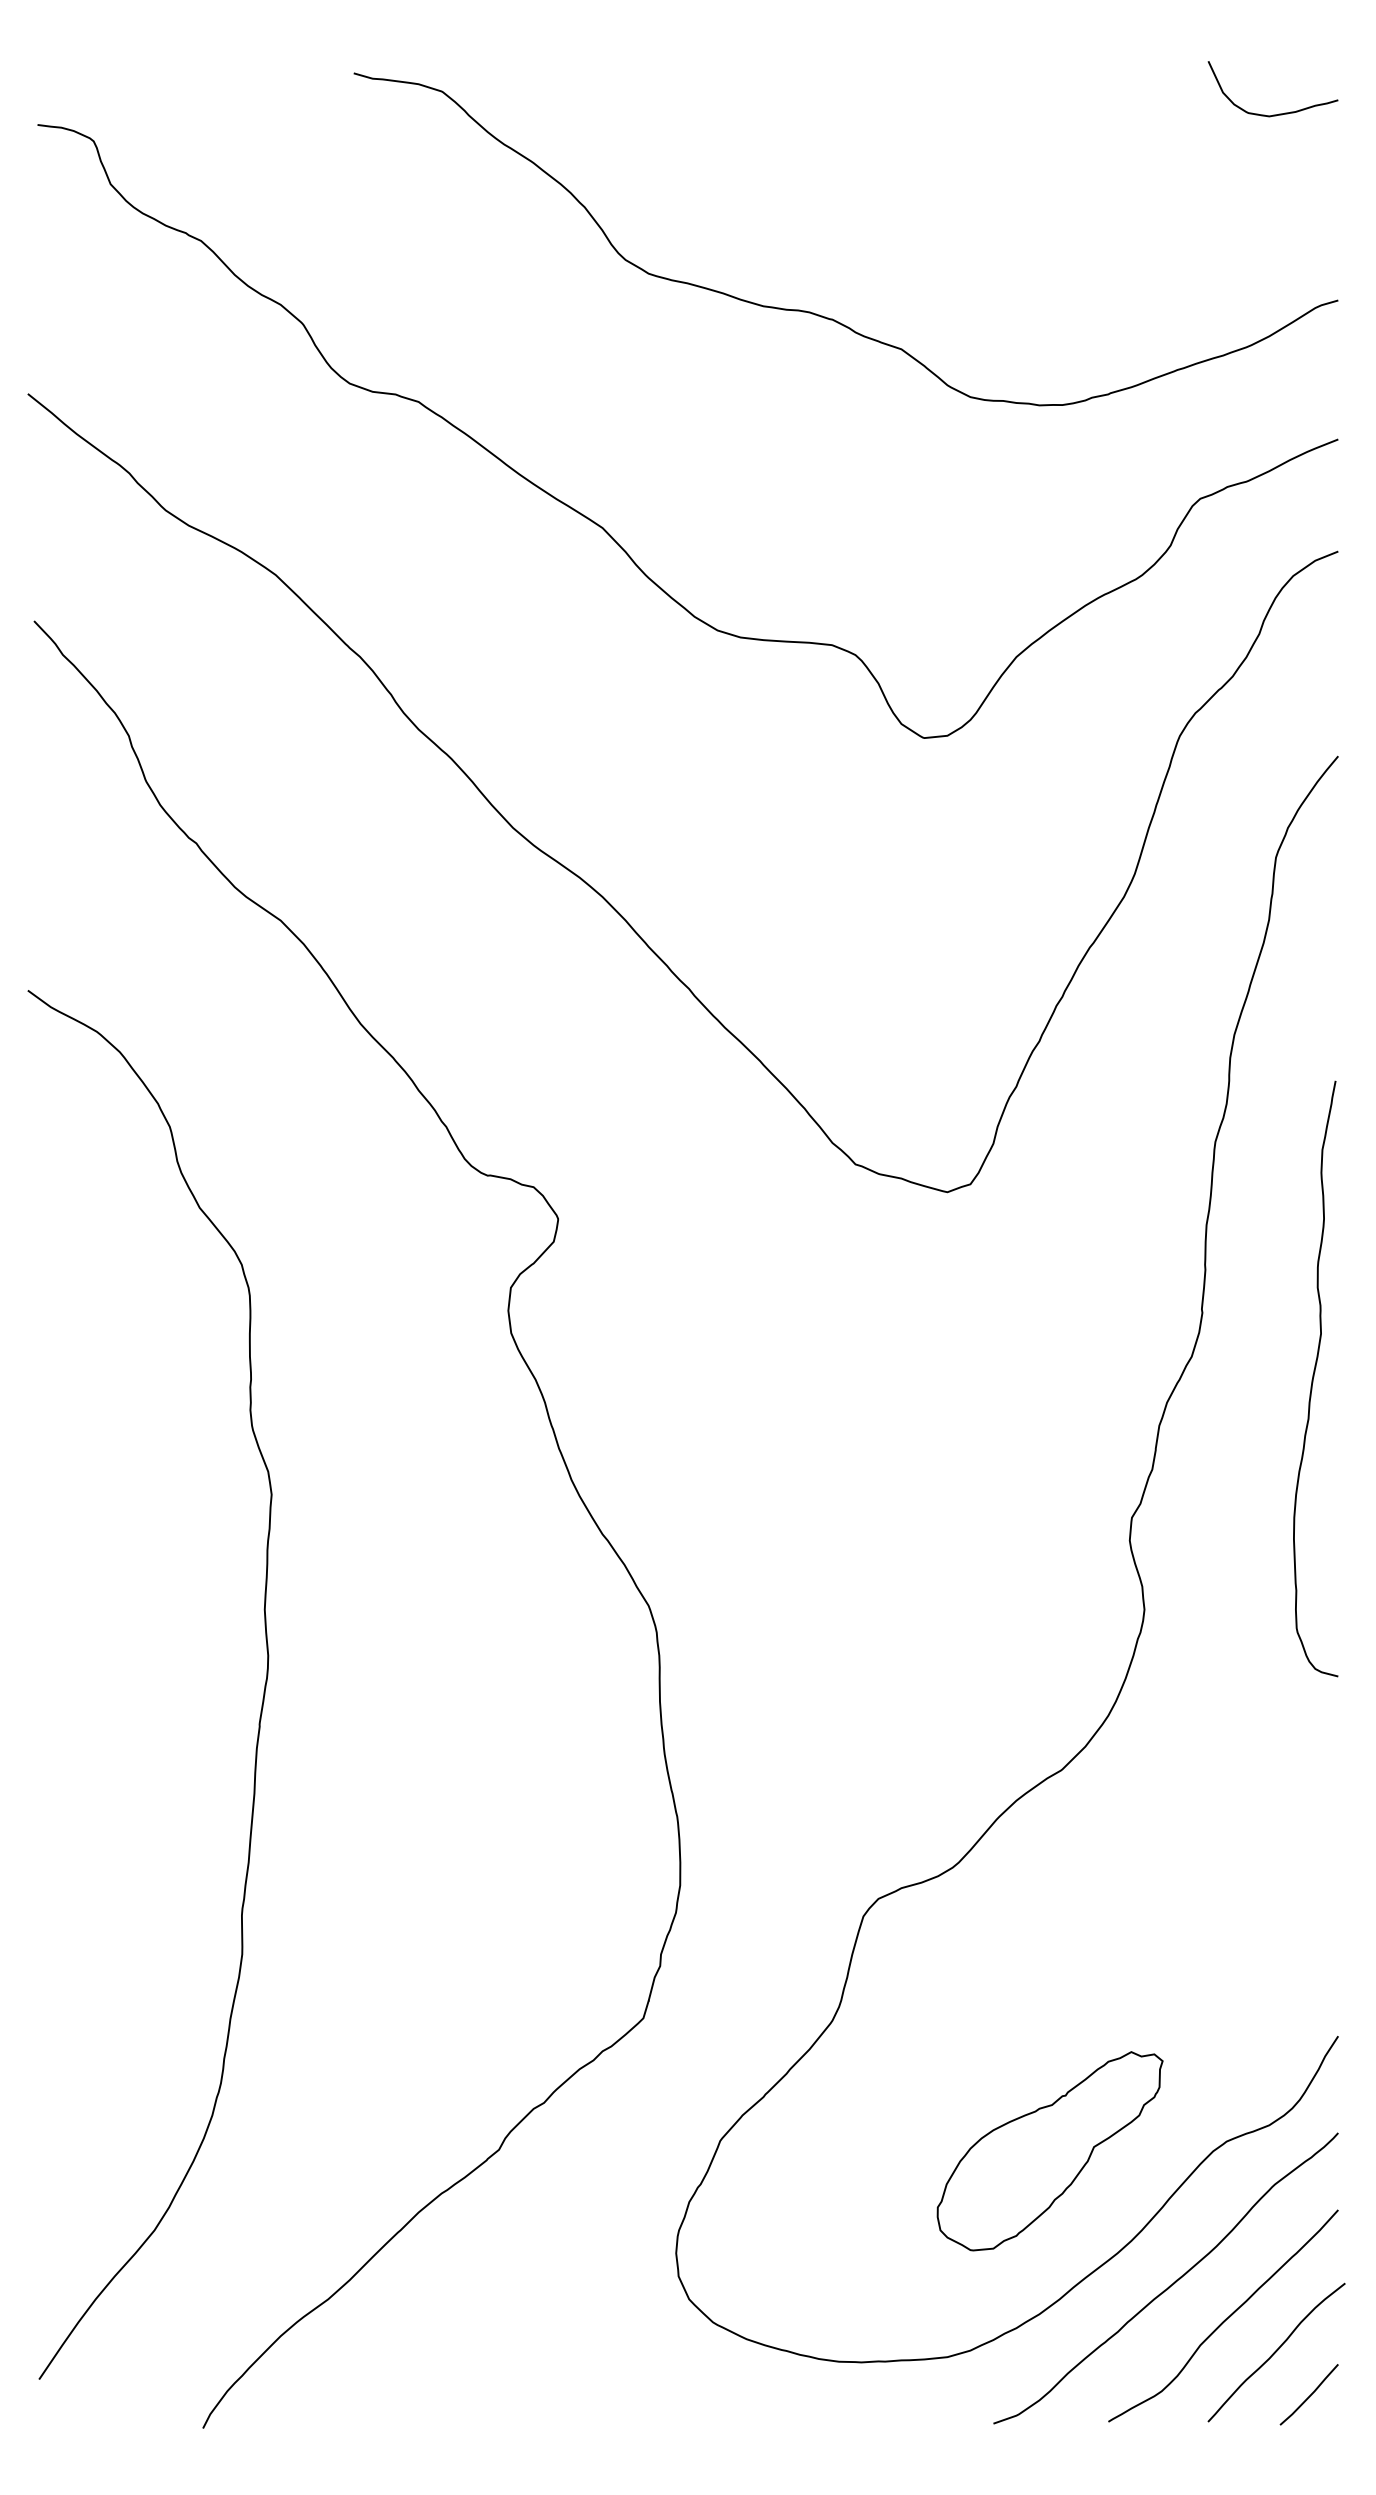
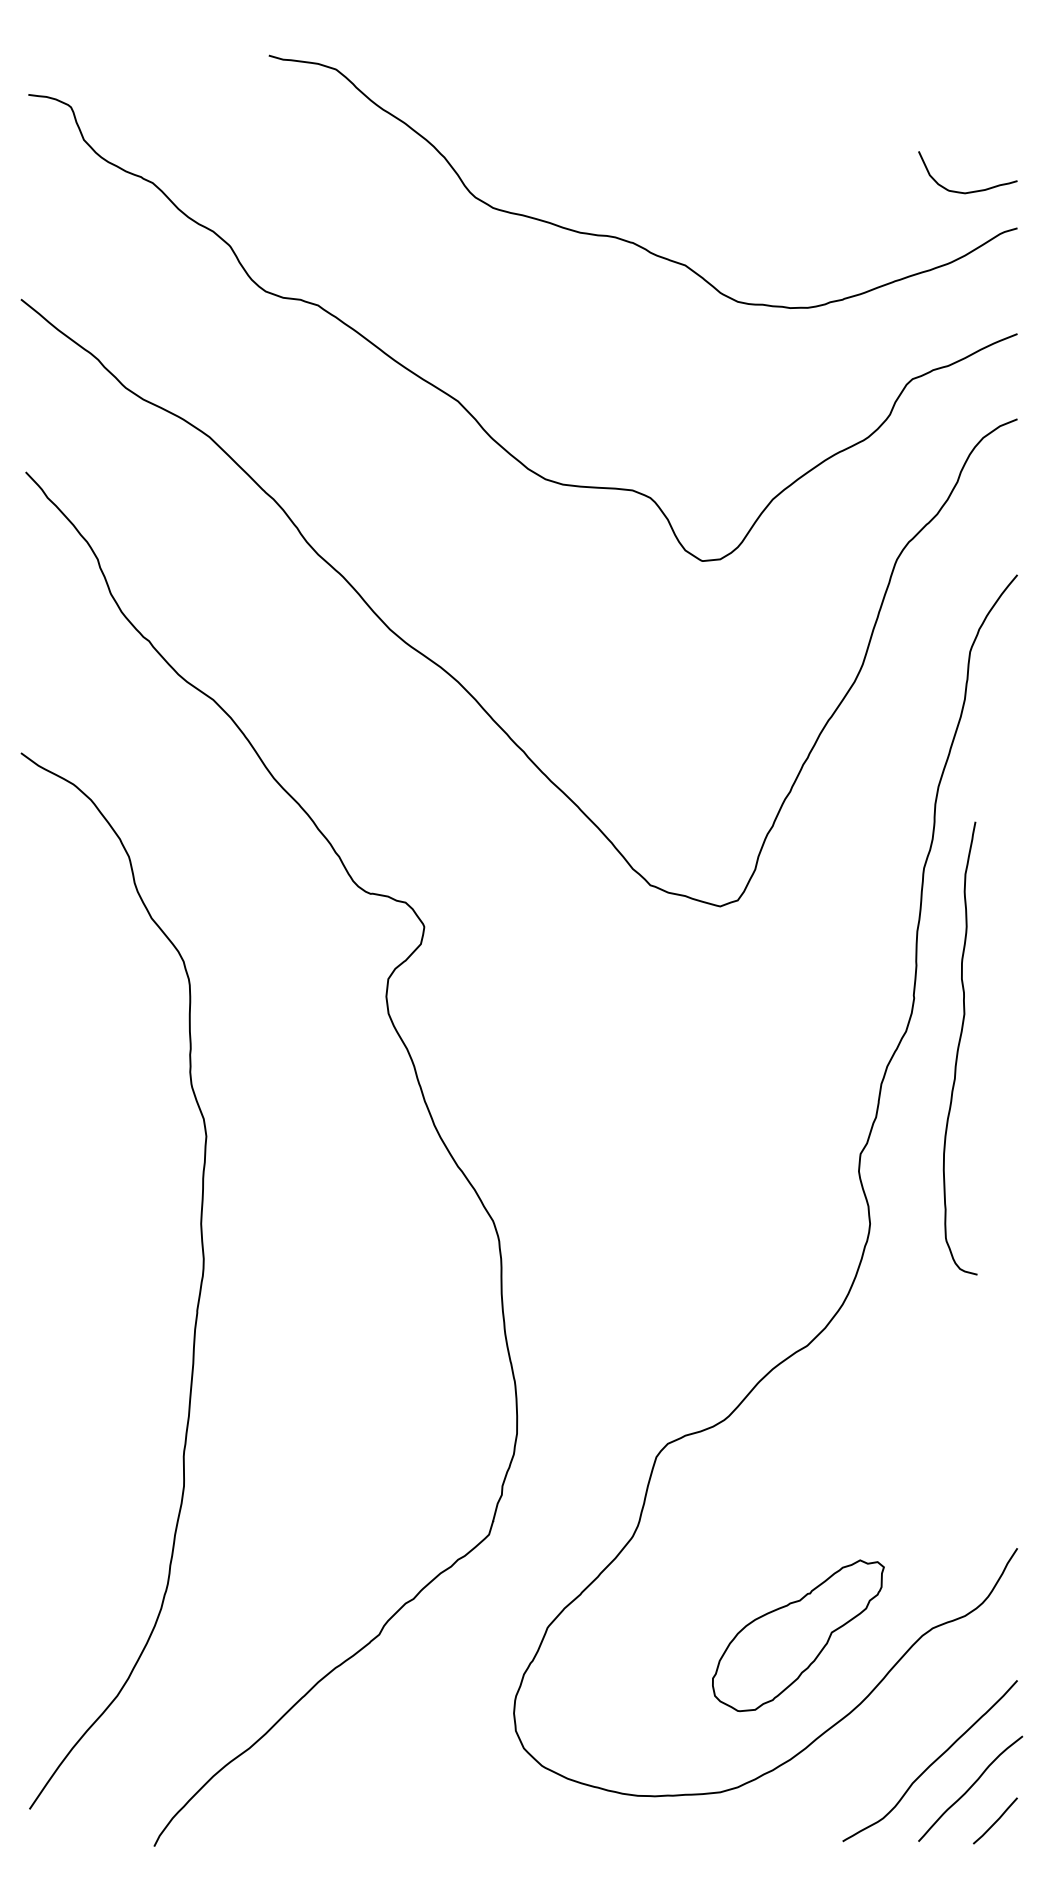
curve: (1273, 113) -> (968, 191), moved
curve: (1314, 1379) -> (959, 1048), moved
curve: (1171, 2283) -> (890, 1736), removed

